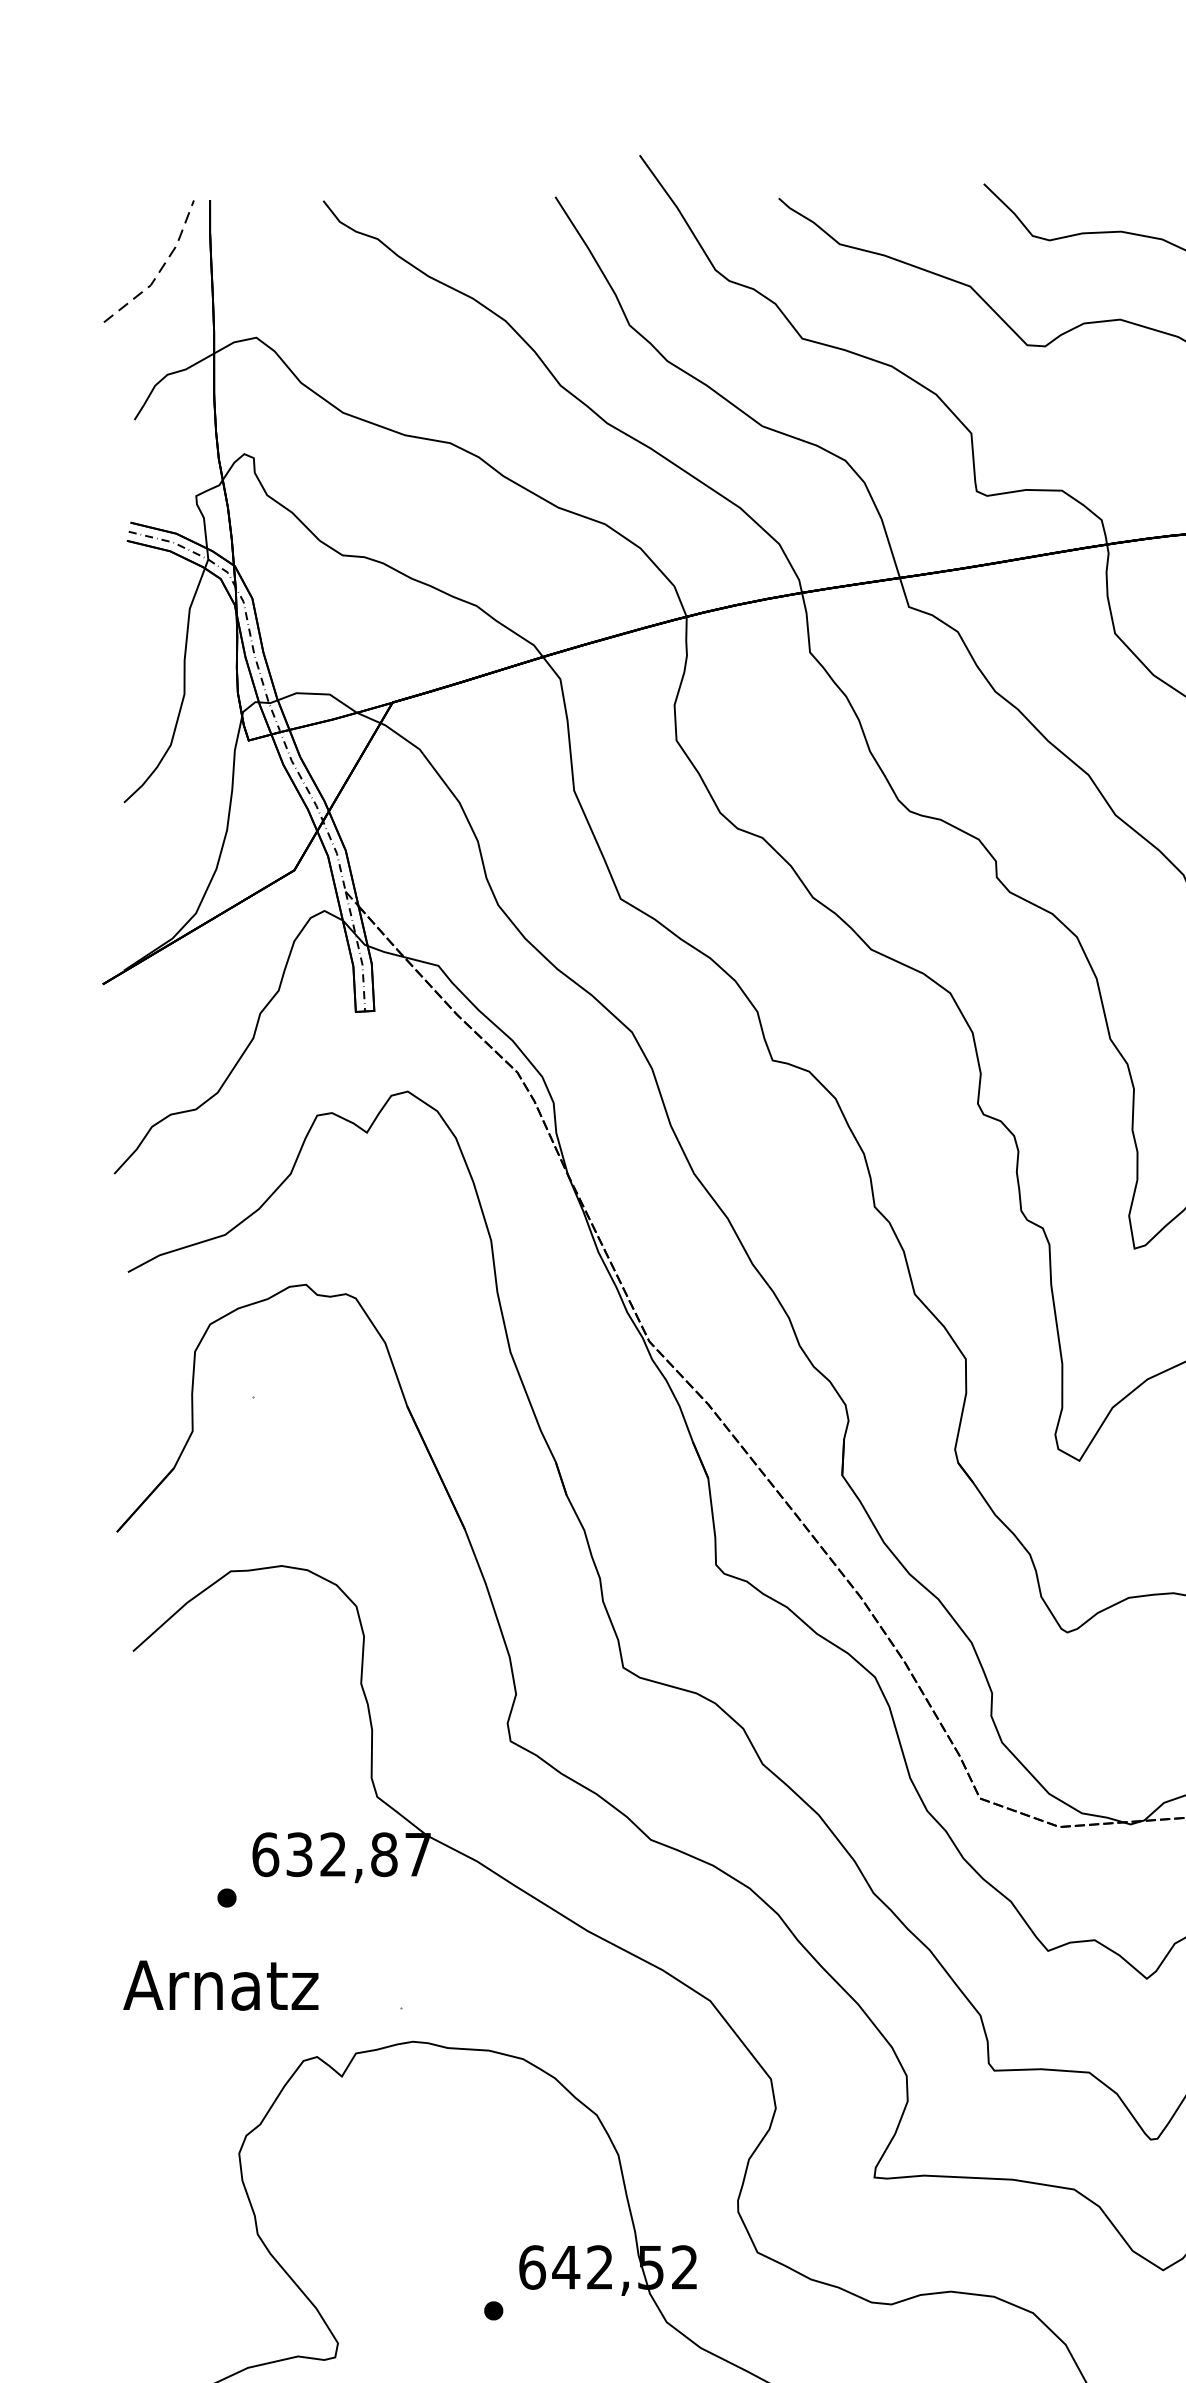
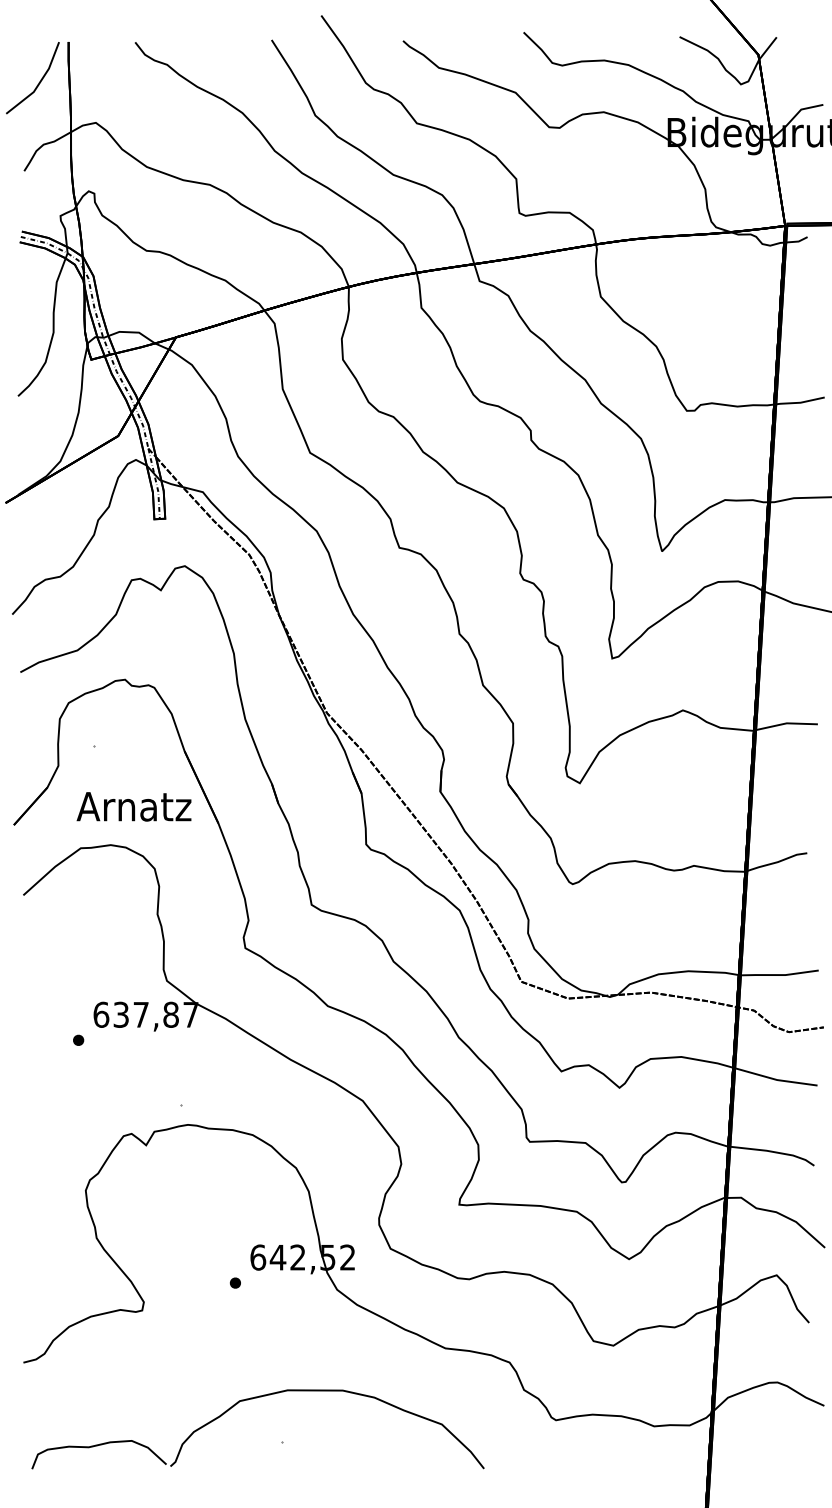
line: (160, 269) -> (39, 82), dashed -> solid
text: (332, 1854) -> (140, 1014), 632,87 -> 637,87
text: (220, 1985) -> (133, 806), moved

